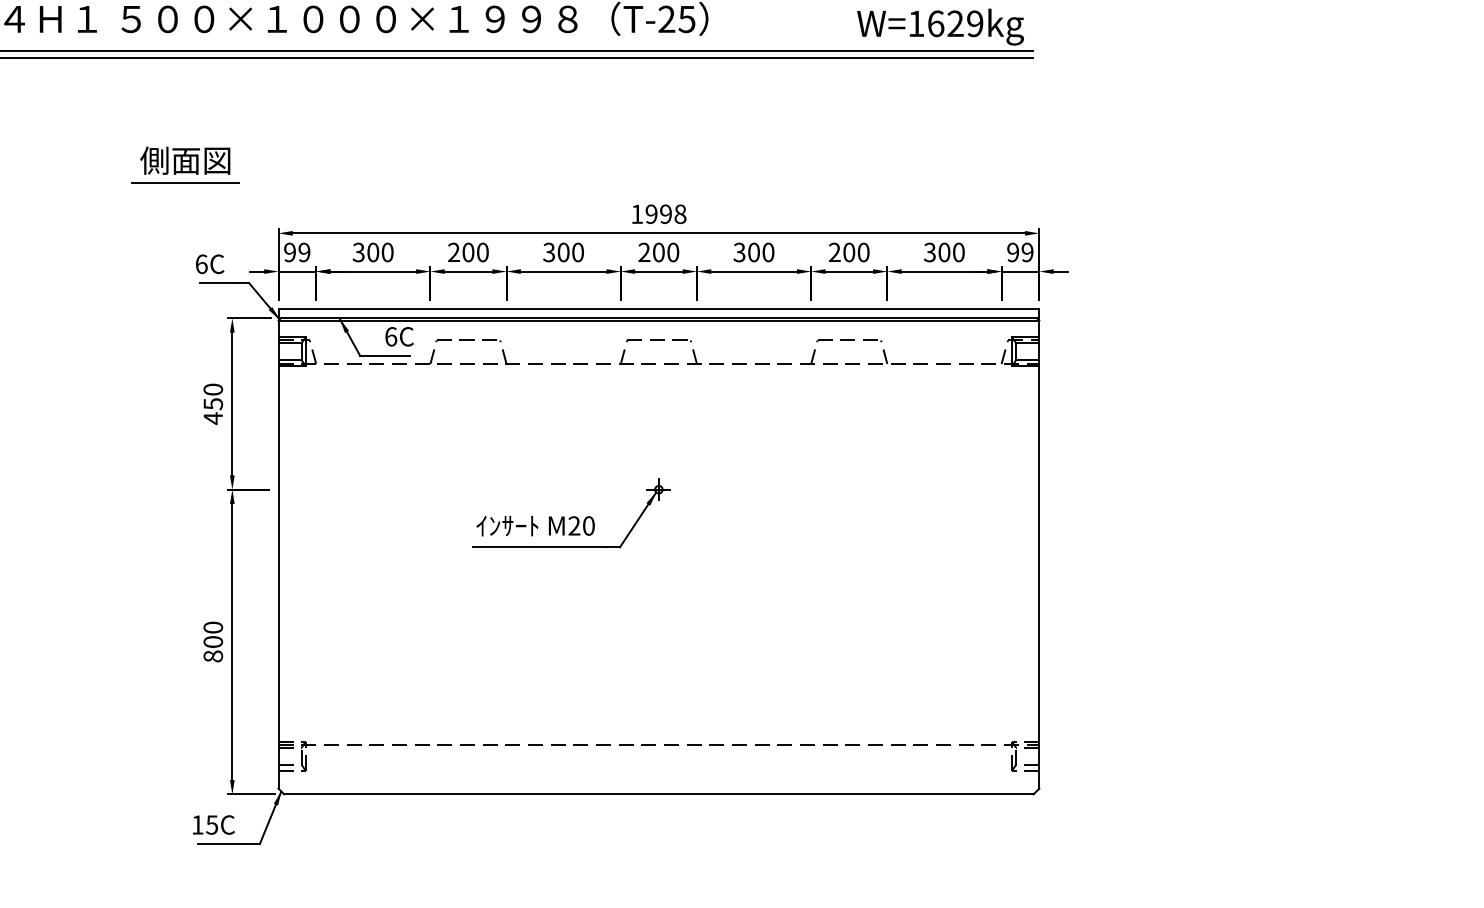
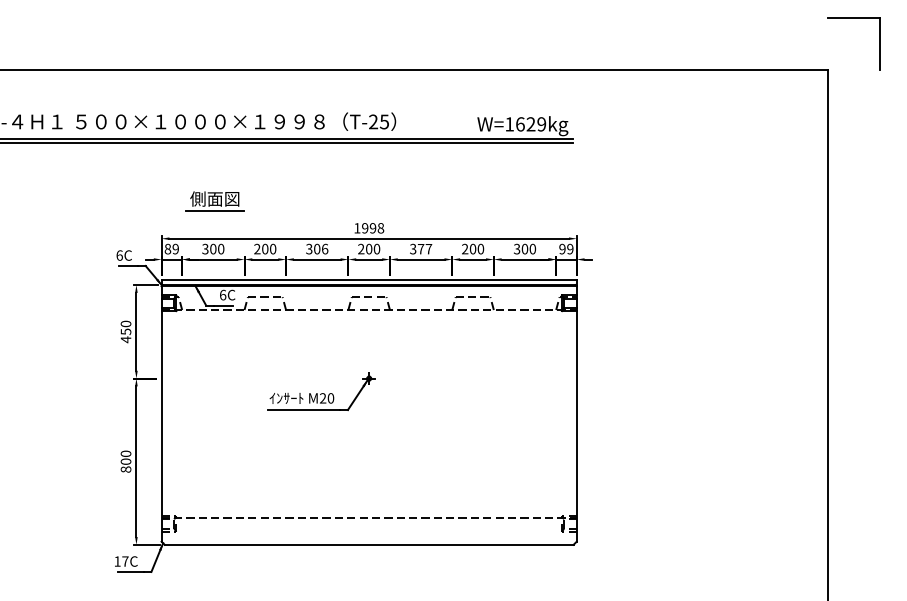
part: (184, 165) -> (214, 201), moved
text: (578, 251) -> (325, 248), 300 -> 306
text: (760, 251) -> (424, 248), 300 -> 377
text: (289, 253) -> (167, 249), 99 -> 89
text: (212, 824) -> (125, 561), 15C -> 17C

